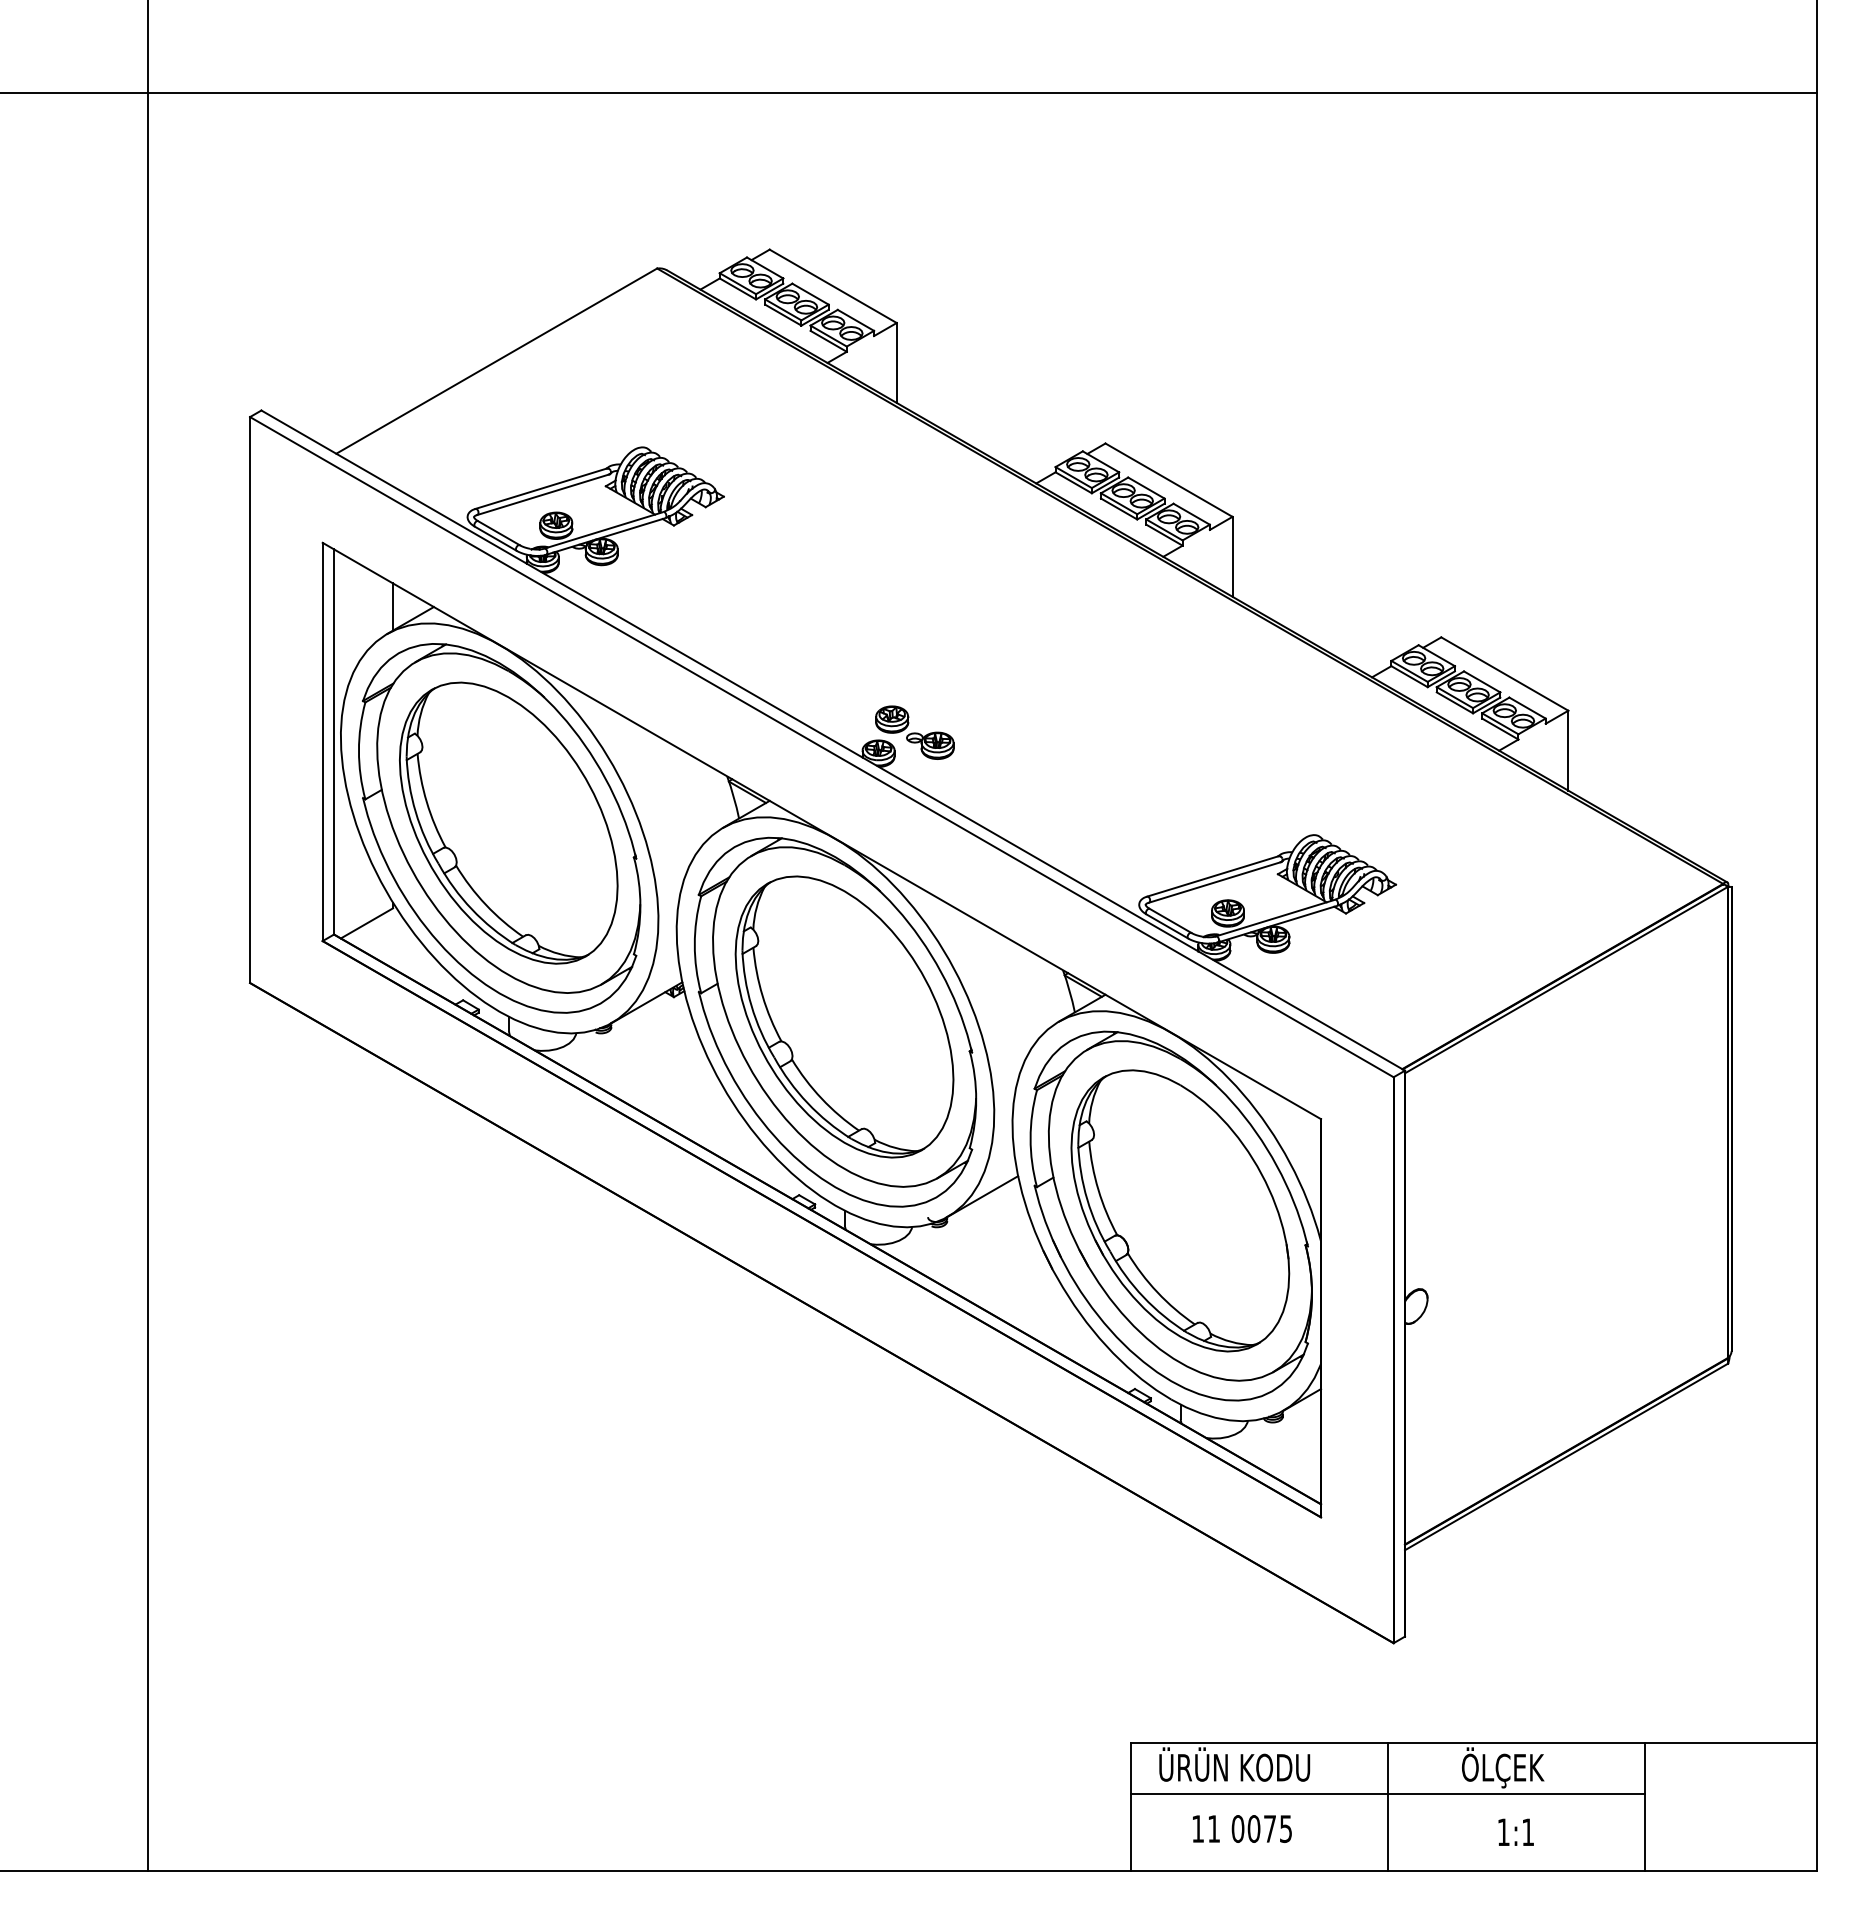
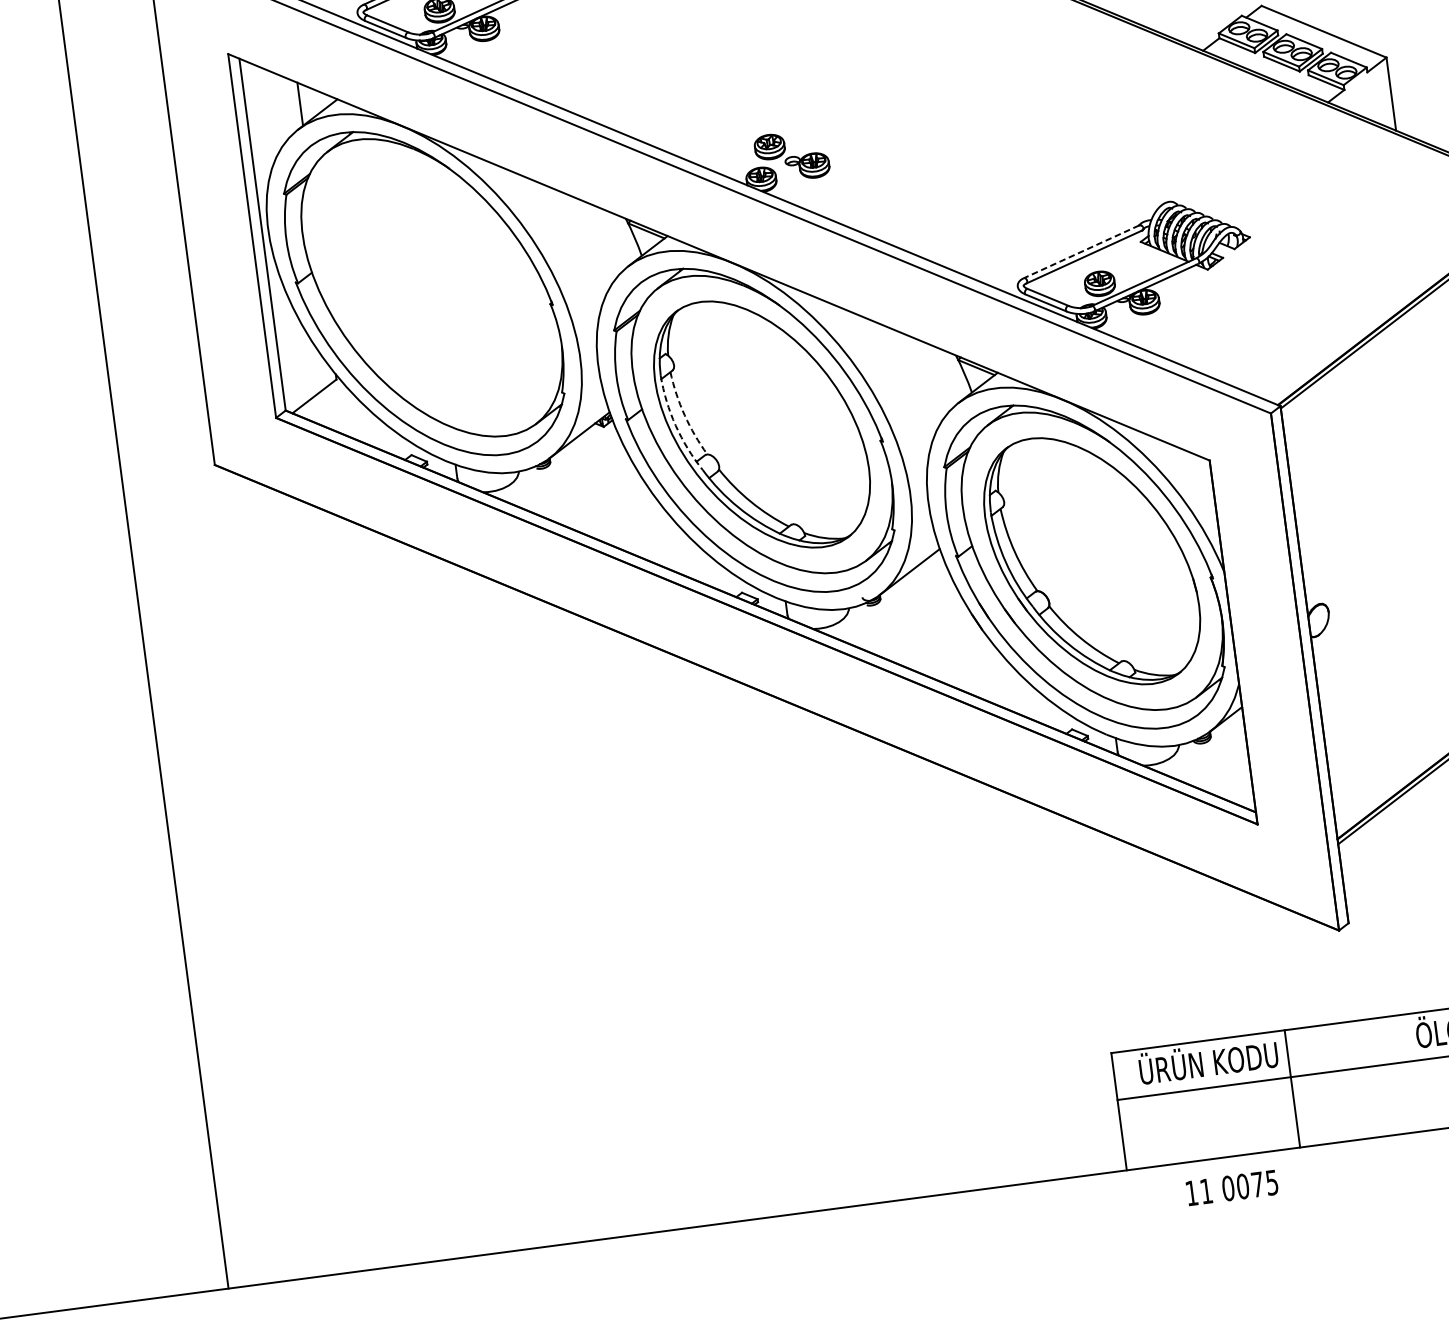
part: (508, 822) -> (431, 287), removed
line: (1212, 876) -> (1081, 251), solid -> dashed
arc: (762, 996) -> (684, 415), solid -> dashed
arc: (751, 1005) -> (675, 425), solid -> dashed
line: (1388, 1806) -> (1292, 1088), moved
text: (1242, 1828) -> (1232, 1187), moved

